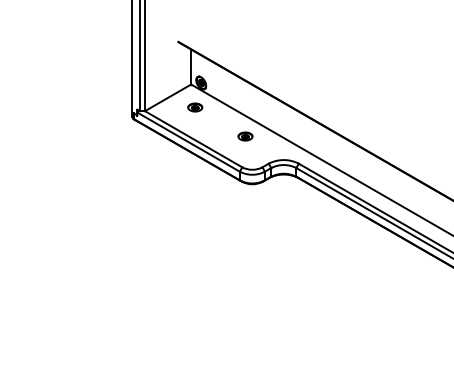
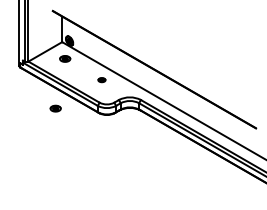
part: (245, 136) -> (101, 80), size x0.7
part: (182, 175) -> (55, 108), added

